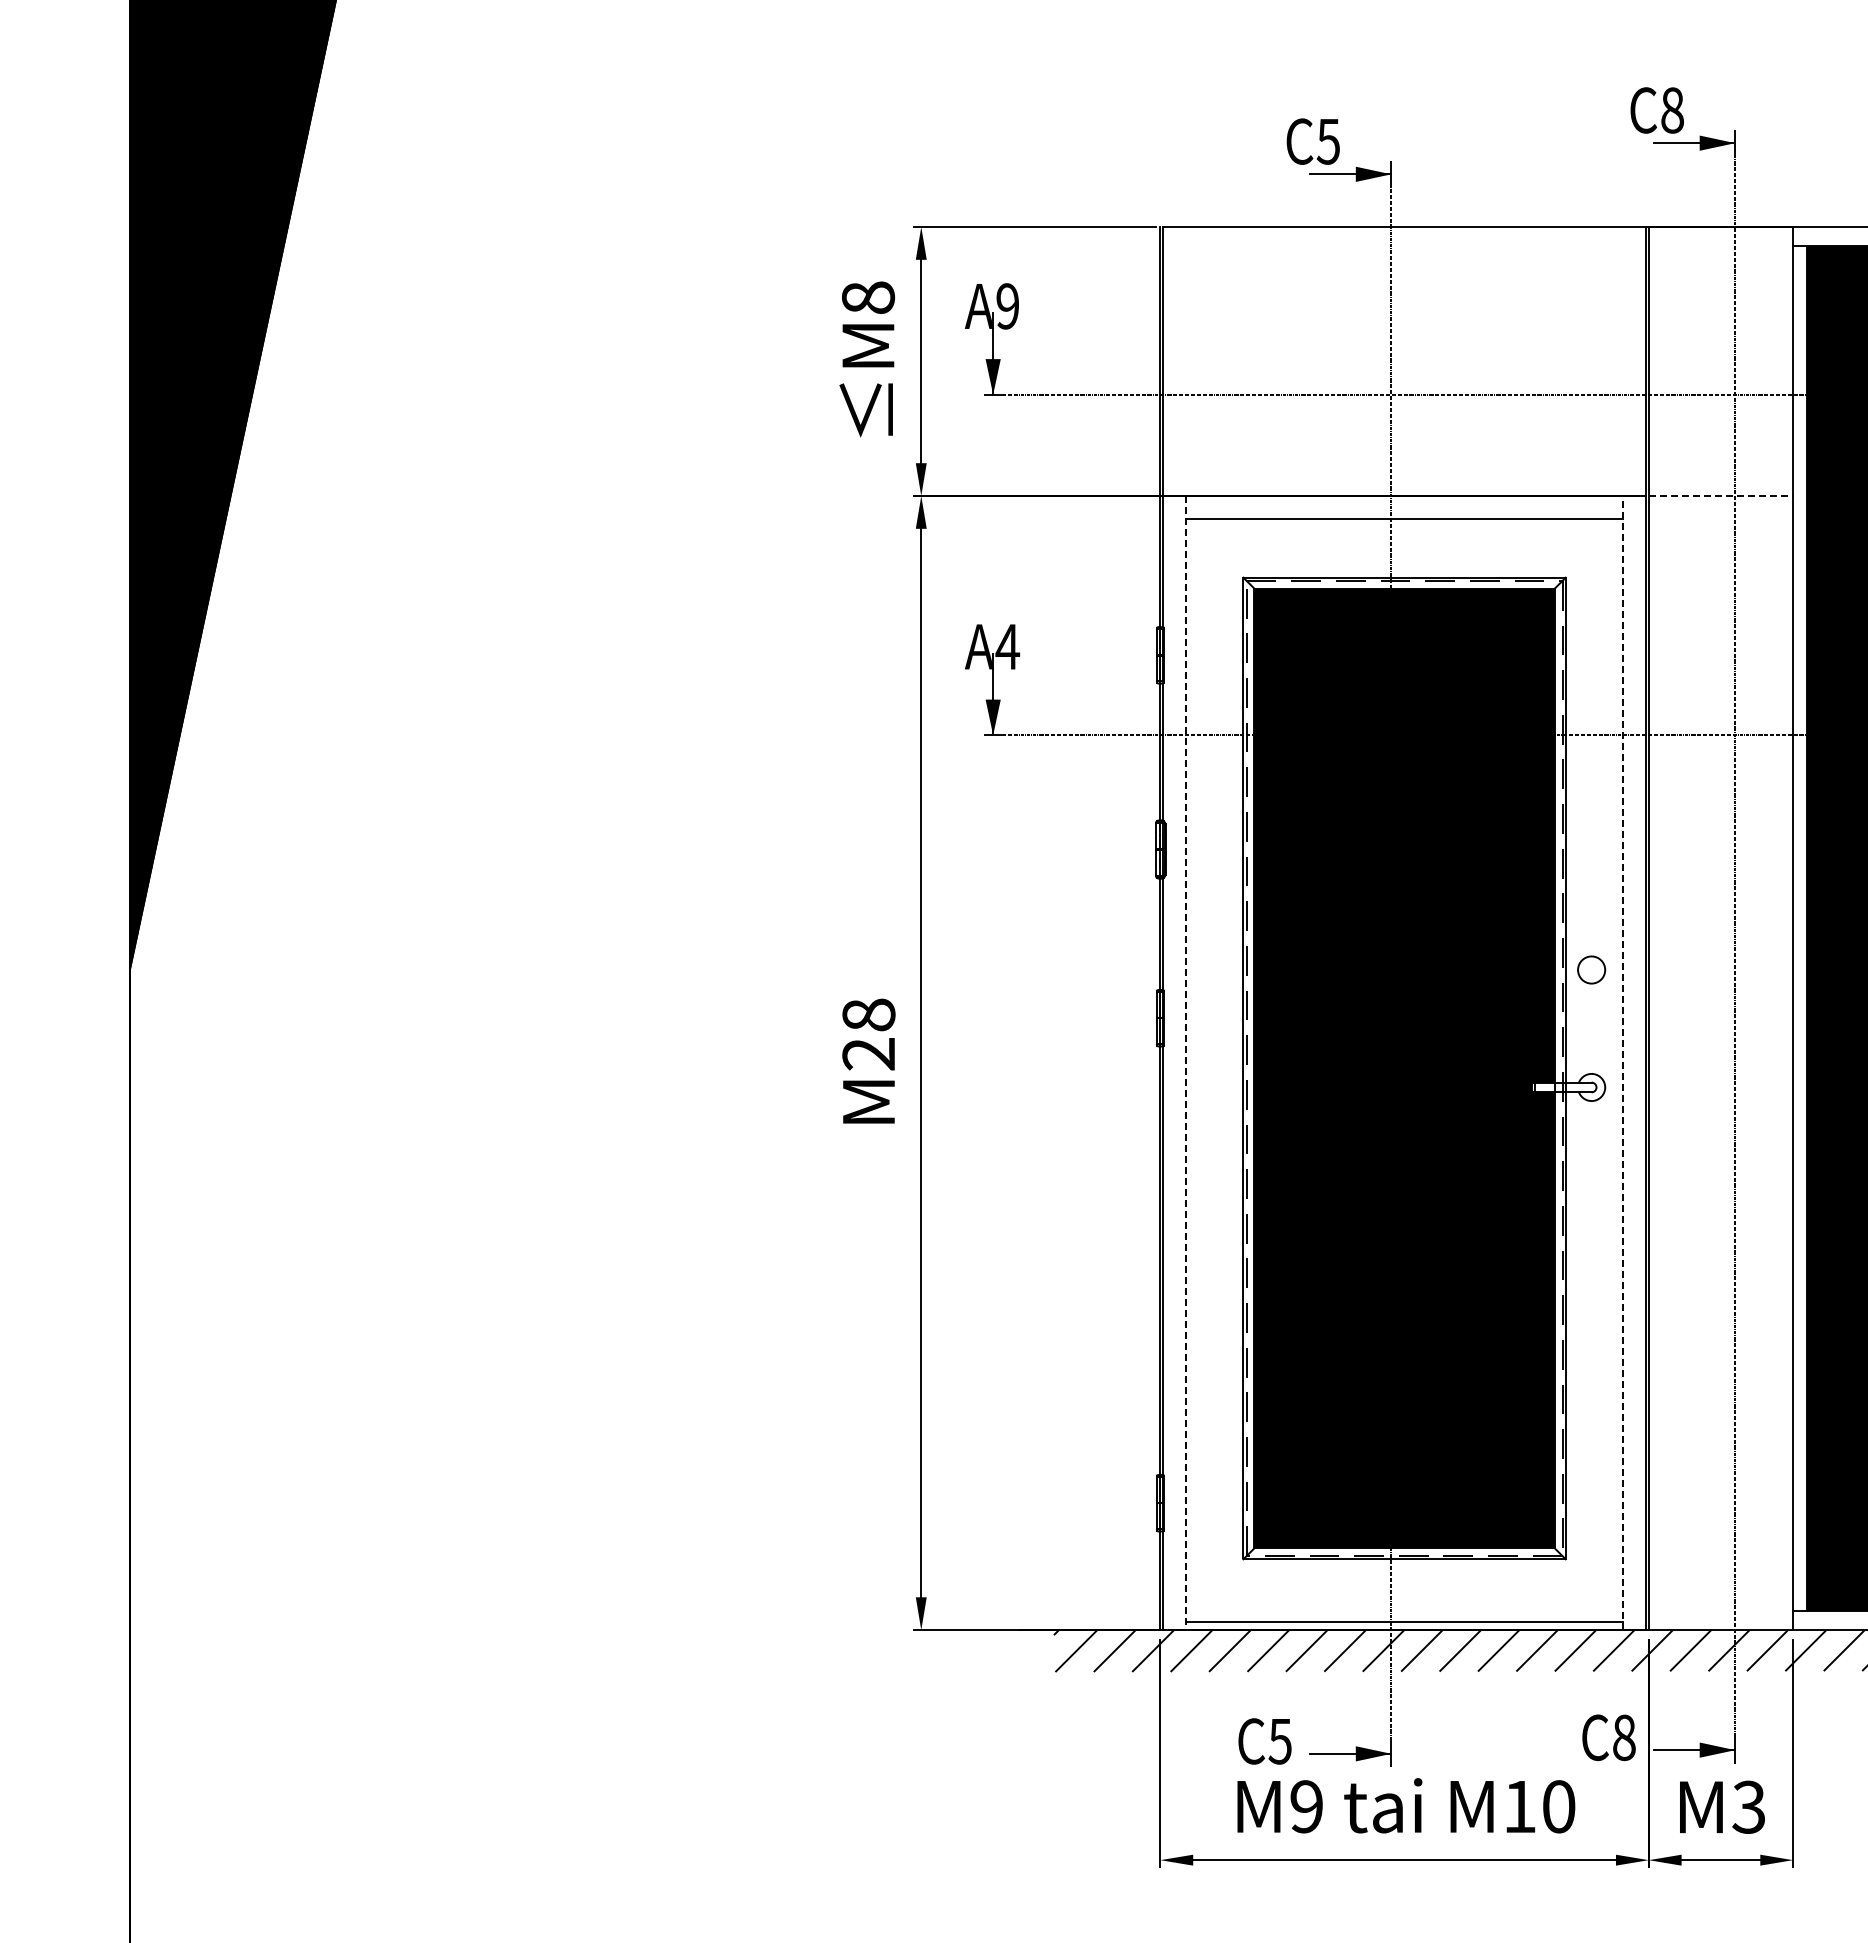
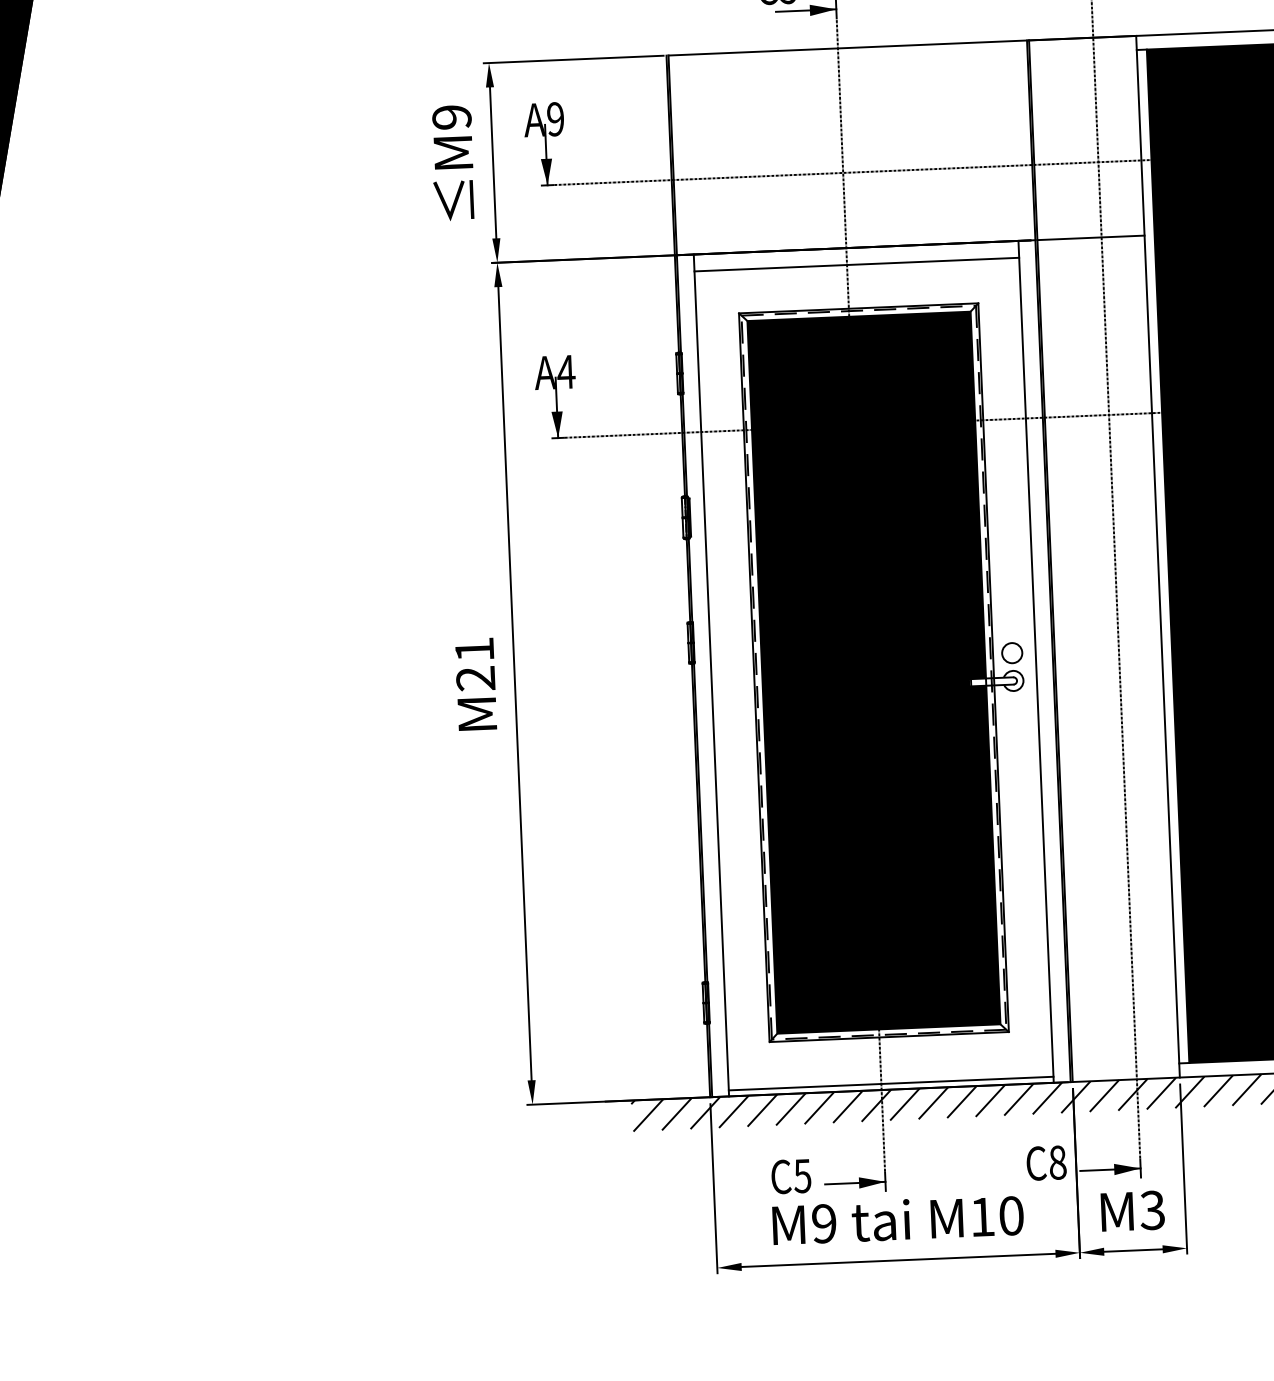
text: (868, 297) -> (452, 117), M8 -> M9
line: (1721, 496) -> (1091, 238), dashed -> solid
circle: (1591, 969) -> (1012, 652), moved
text: (868, 1014) -> (474, 649), M28 -> M21
line: (1623, 1062) -> (1036, 661), dashed -> solid
line: (1185, 1063) -> (711, 675), dashed -> solid

